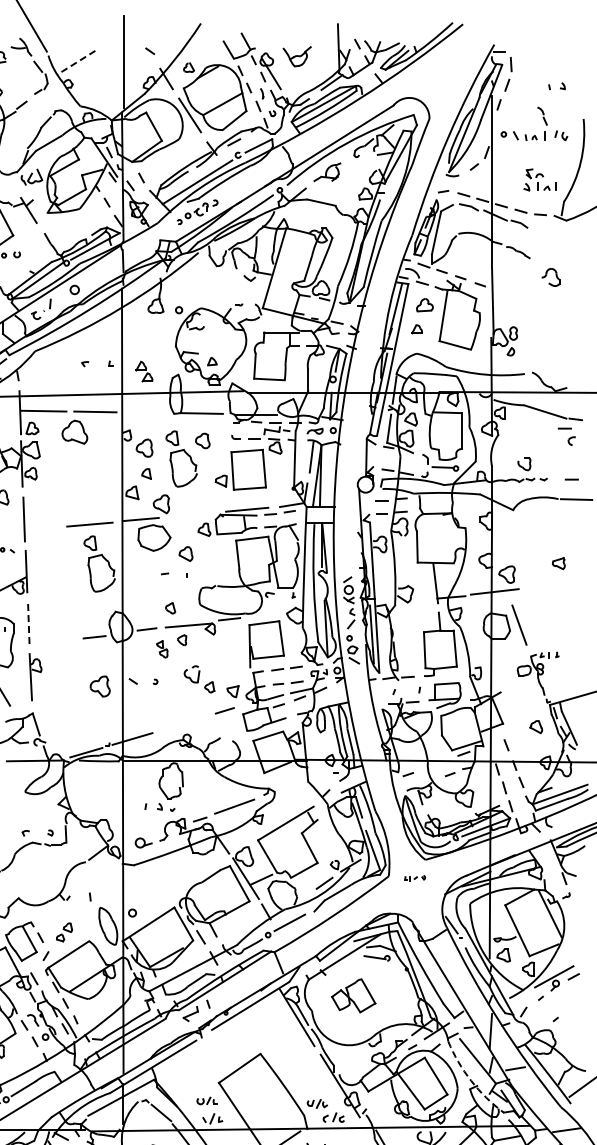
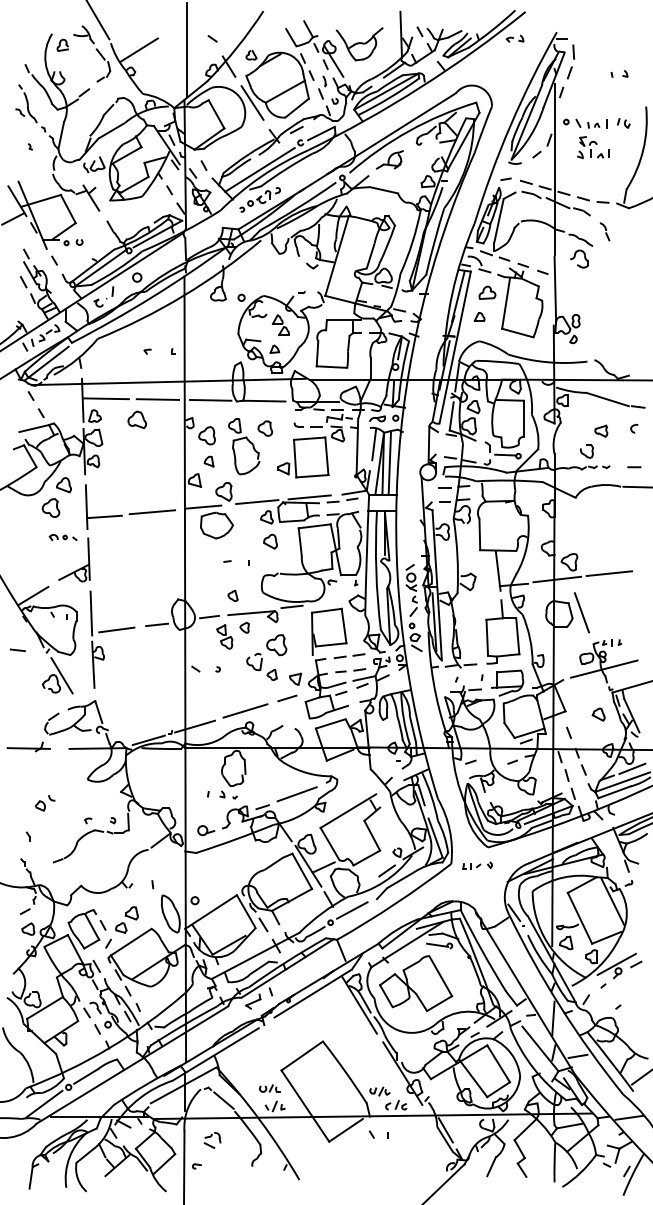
part: (452, 50) -> (514, 38), added
part: (297, 56) -> (359, 44), size x1.67
line: (76, 62) -> (138, 50), dashed -> solid
part: (542, 115) -> (604, 231), moved
part: (540, 179) -> (593, 147), moved
part: (551, 276) -> (579, 258), moved
part: (144, 371) -> (280, 325), moved
line: (148, 411) -> (210, 399), added
line: (565, 428) -> (627, 416), removed
part: (74, 431) -> (136, 419), size x0.71
line: (327, 474) -> (389, 462), added
line: (195, 514) -> (257, 502), added
line: (42, 528) -> (104, 516), added
part: (186, 553) -> (270, 541), moved
part: (104, 558) -> (166, 546), removed
part: (559, 562) -> (601, 430), moved
line: (547, 585) -> (609, 573), added
line: (29, 625) -> (91, 613), dashed -> solid
line: (54, 641) -> (116, 629), added
part: (162, 648) -> (224, 636), size x1.43
line: (542, 680) -> (604, 668), added
part: (100, 686) -> (276, 645), moved
line: (183, 722) -> (245, 710), added
line: (570, 780) -> (632, 768), added
part: (415, 877) -> (477, 865), size x1.43
part: (64, 931) -> (126, 919), size x1.43
part: (354, 995) -> (416, 983), size x1.67
arc: (471, 1080) -> (533, 1068), dashed -> solid

